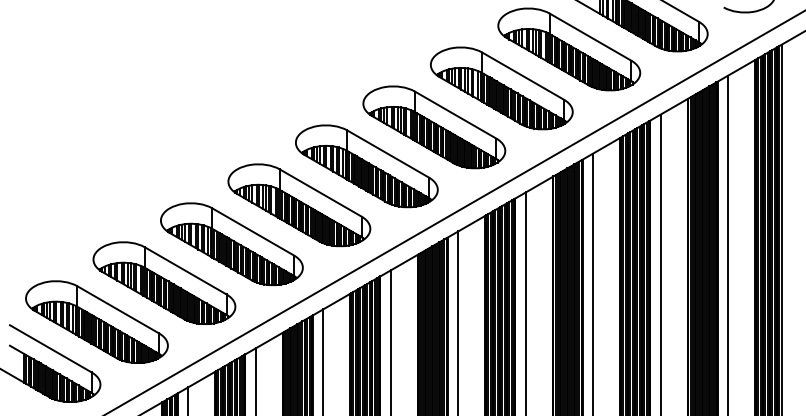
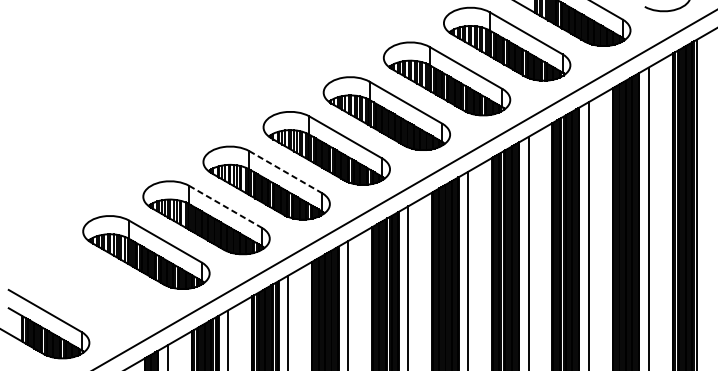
line: (321, 193) -> (286, 172), solid -> dashed
line: (253, 232) -> (225, 207), solid -> dashed
part: (96, 321) -> (85, 286), removed

